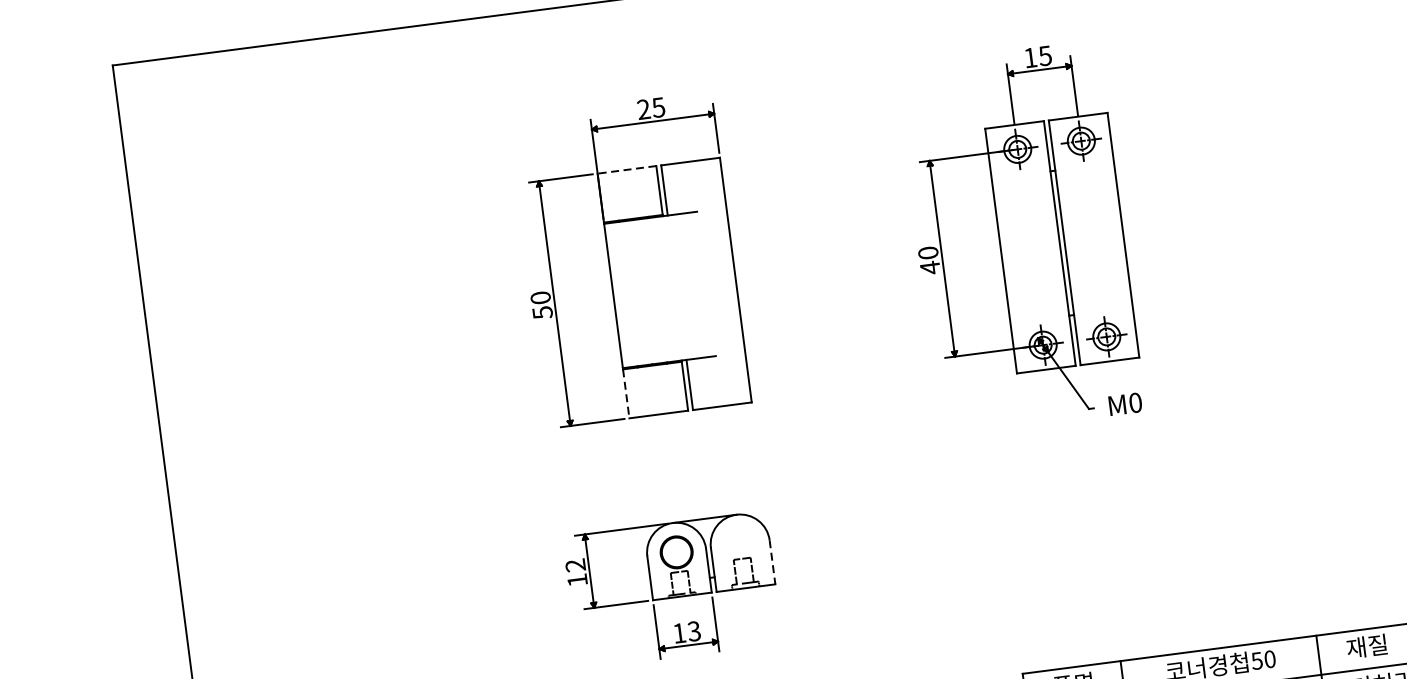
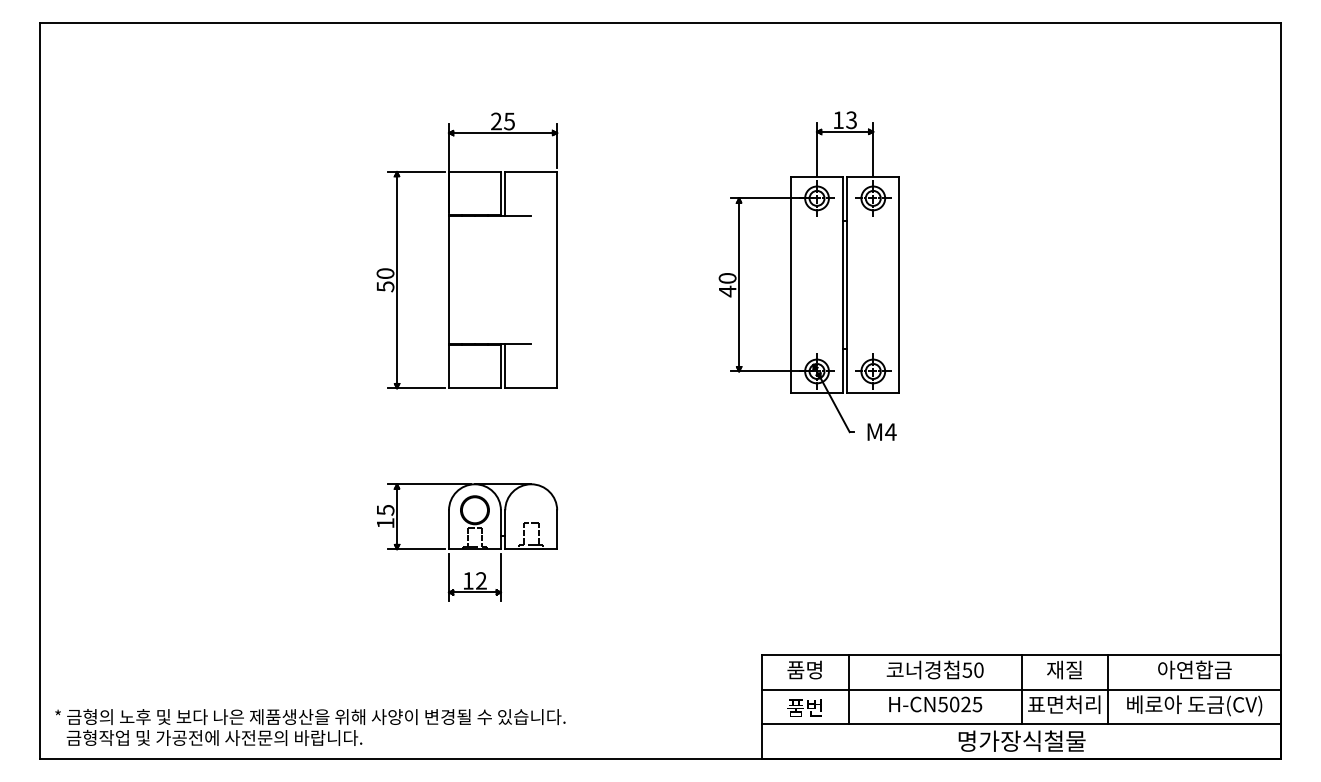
text: (1045, 55) -> (851, 119), 15 -> 13
line: (626, 170) -> (474, 172), dashed -> solid
line: (626, 393) -> (449, 366), dashed -> solid
text: (1135, 402) -> (890, 431), M0 -> M4
line: (772, 563) -> (557, 530), dashed -> solid
text: (575, 564) -> (385, 509), 12 -> 15
text: (693, 631) -> (480, 580), 13 -> 12

